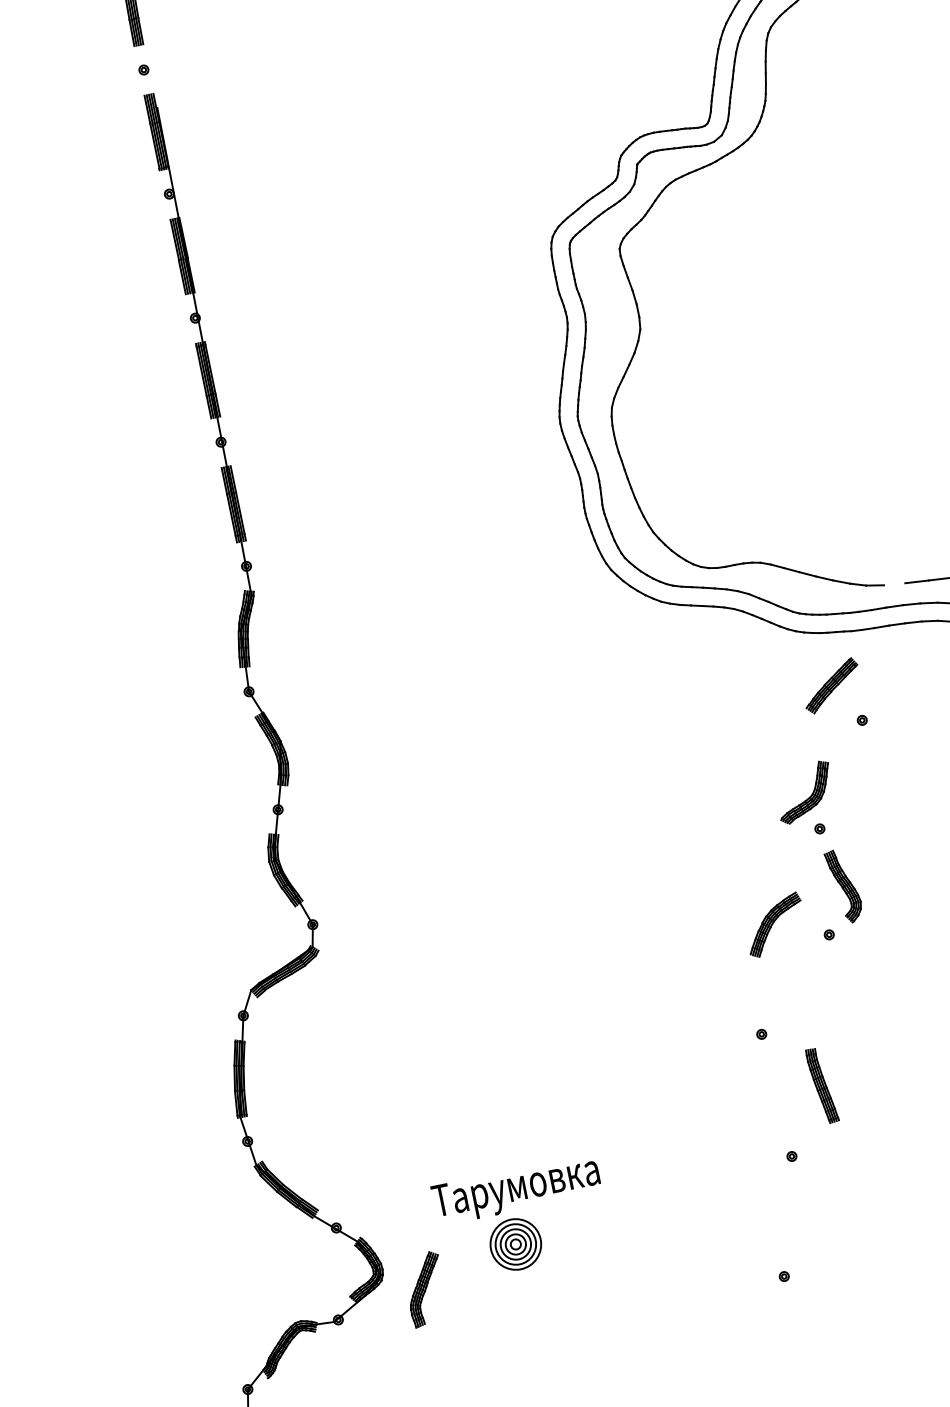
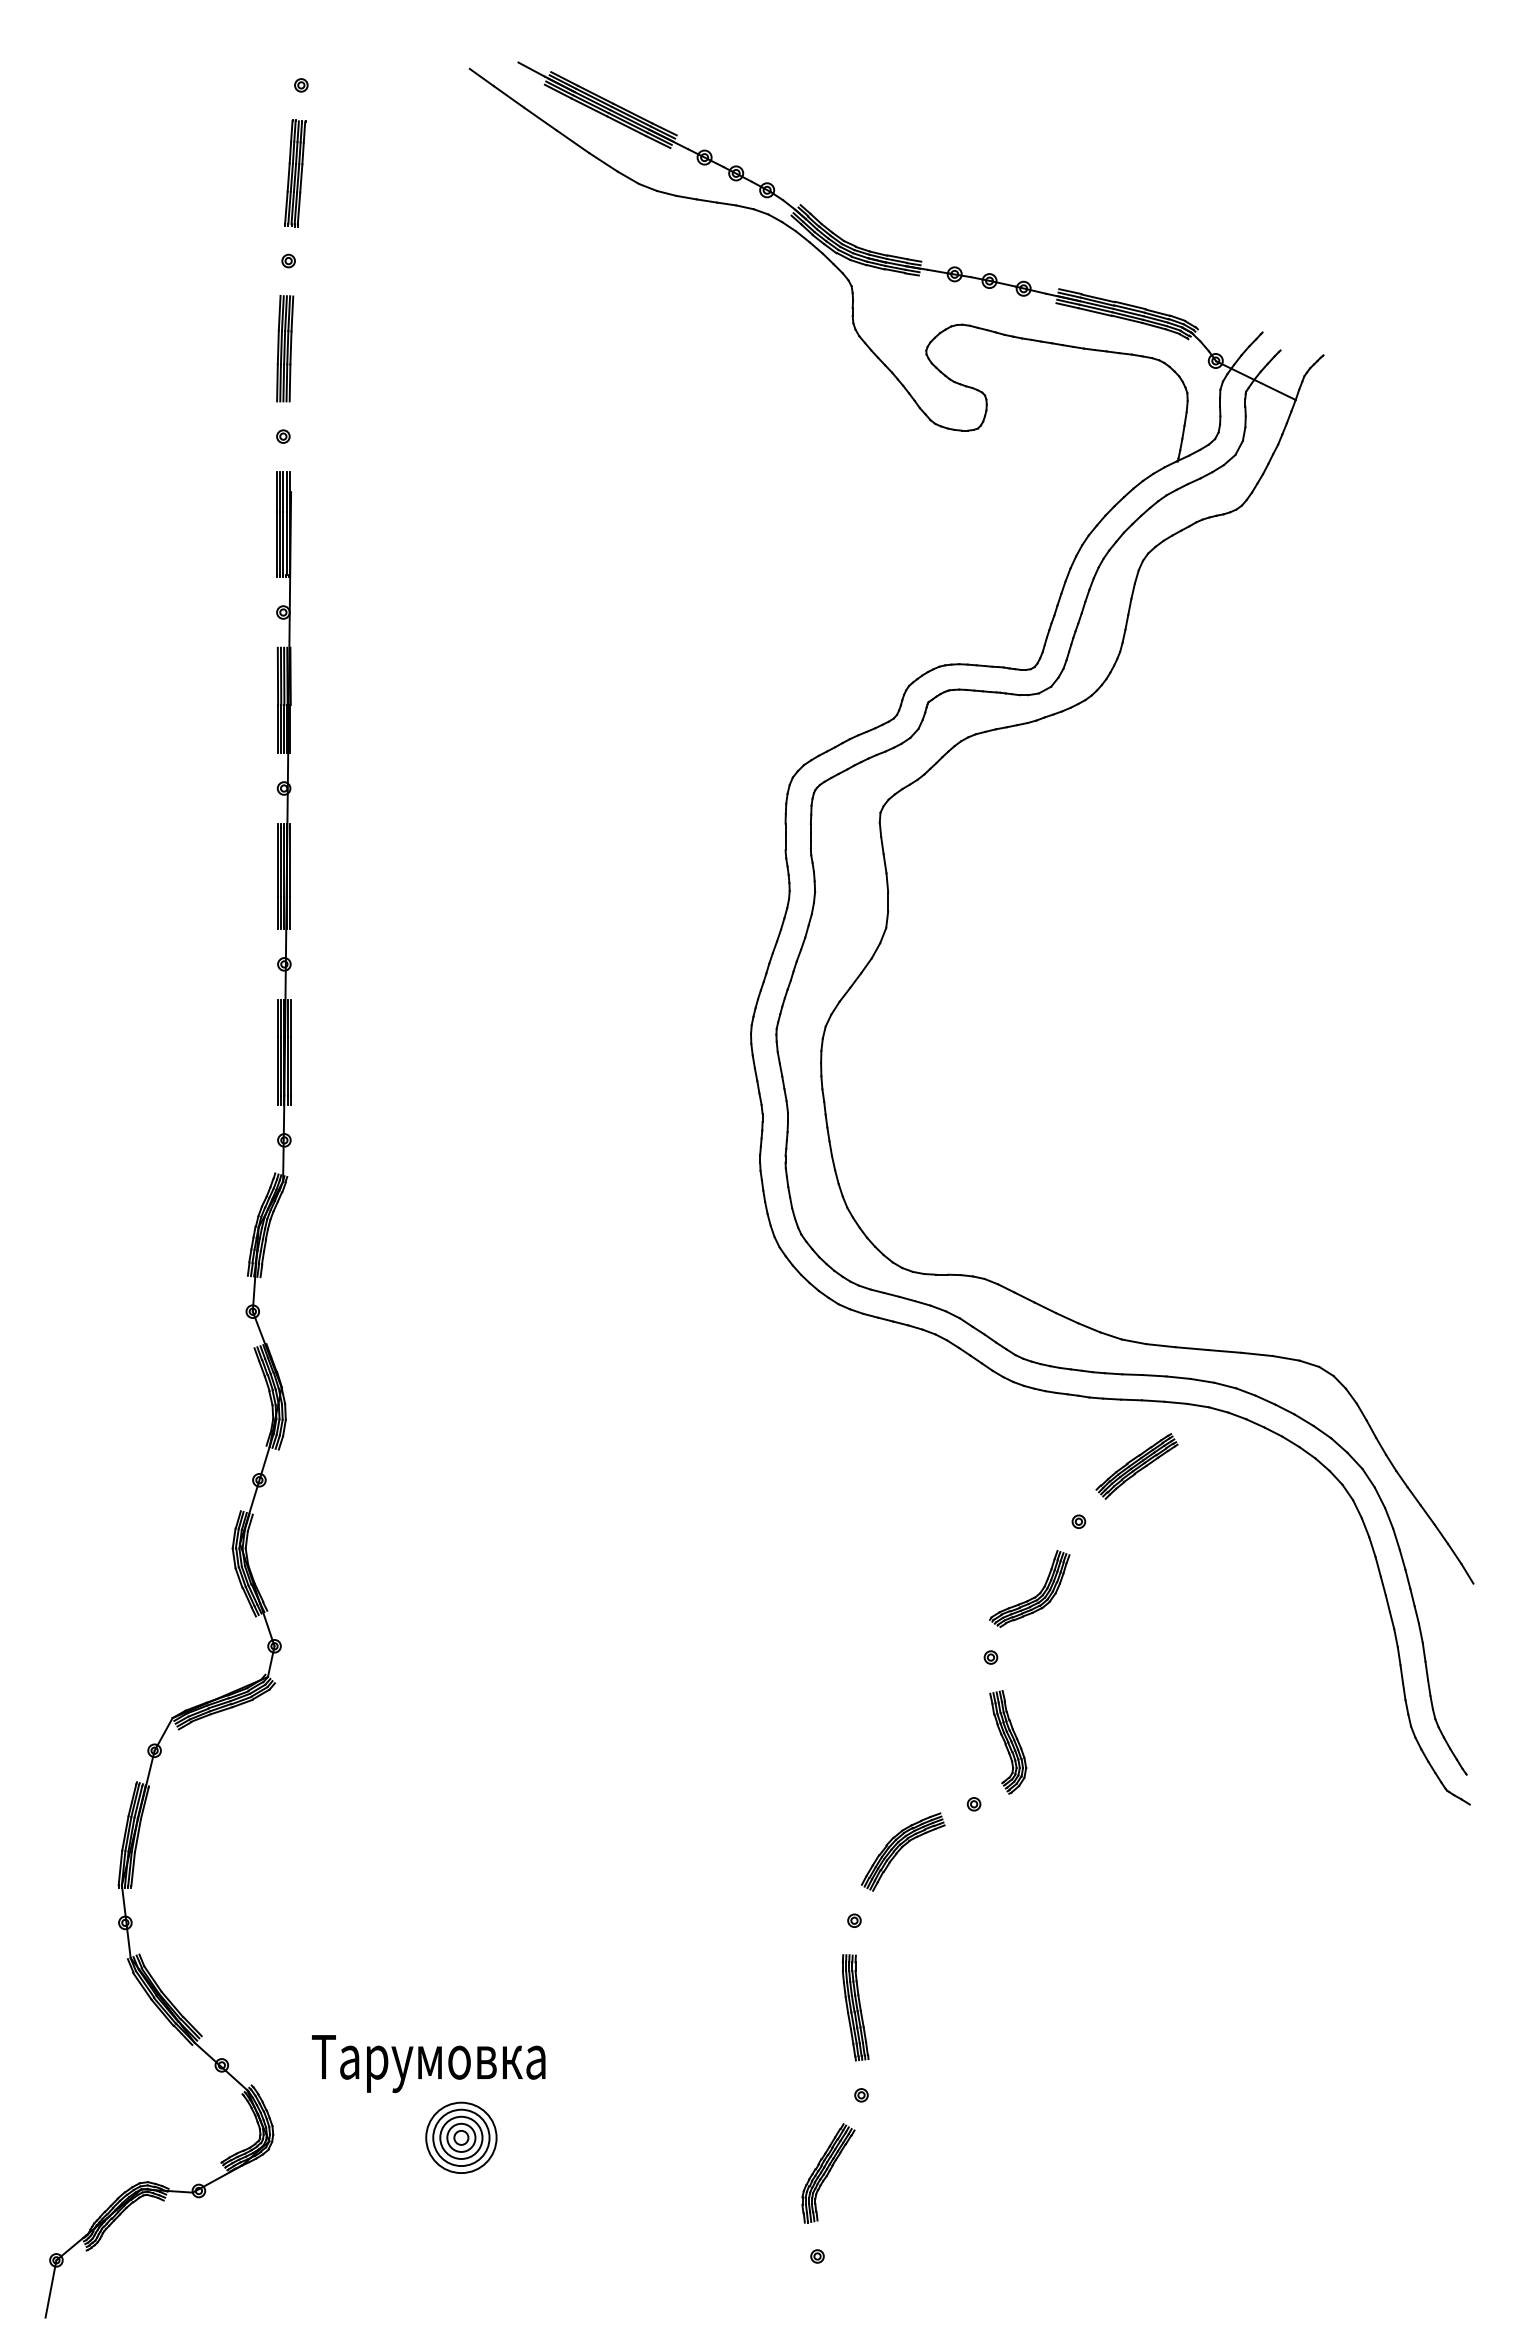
line: (894, 584) -> (1160, 1345), added
part: (831, 686) -> (1136, 1466), moved
part: (809, 797) -> (1034, 1596), moved
part: (775, 924) -> (903, 1851), moved
part: (822, 1085) -> (855, 2007), moved
text: (516, 1190) -> (428, 2064), moved
part: (425, 1289) -> (828, 2173), moved

